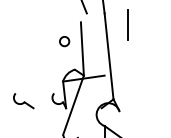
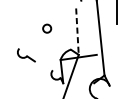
circle: (64, 41) -> (47, 28), moved
line: (82, 48) -> (77, 31), solid -> dashed
part: (23, 101) -> (26, 55), moved

